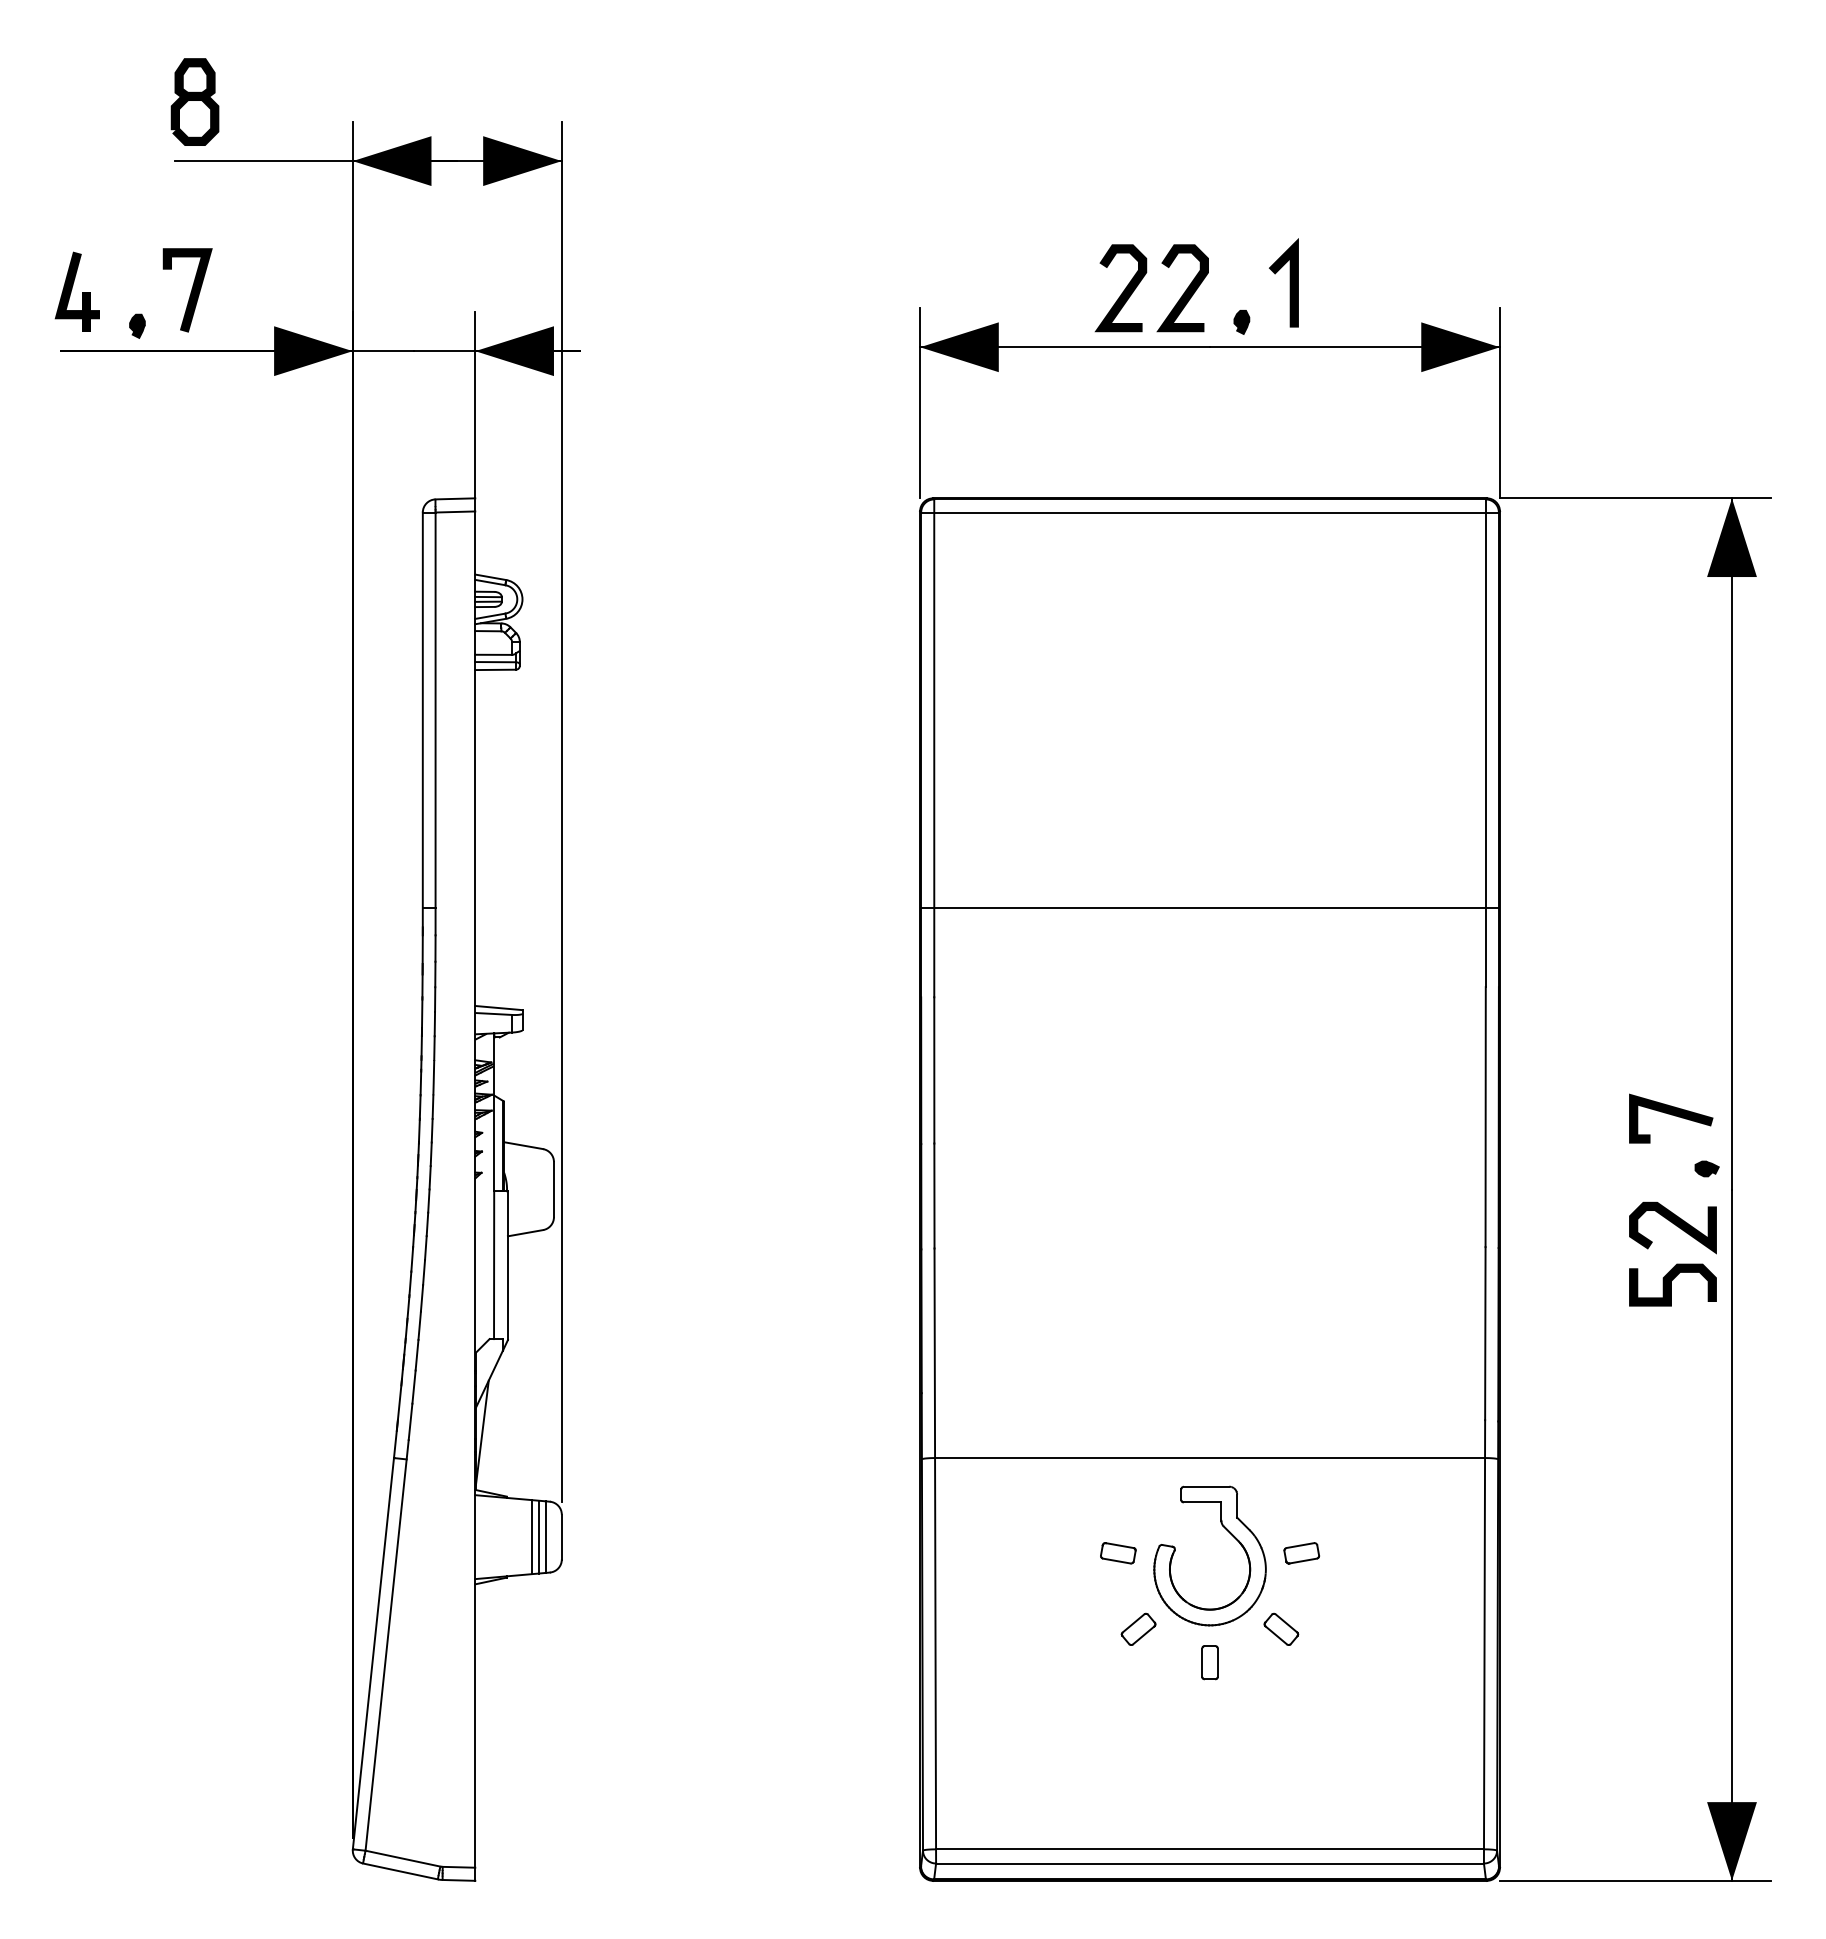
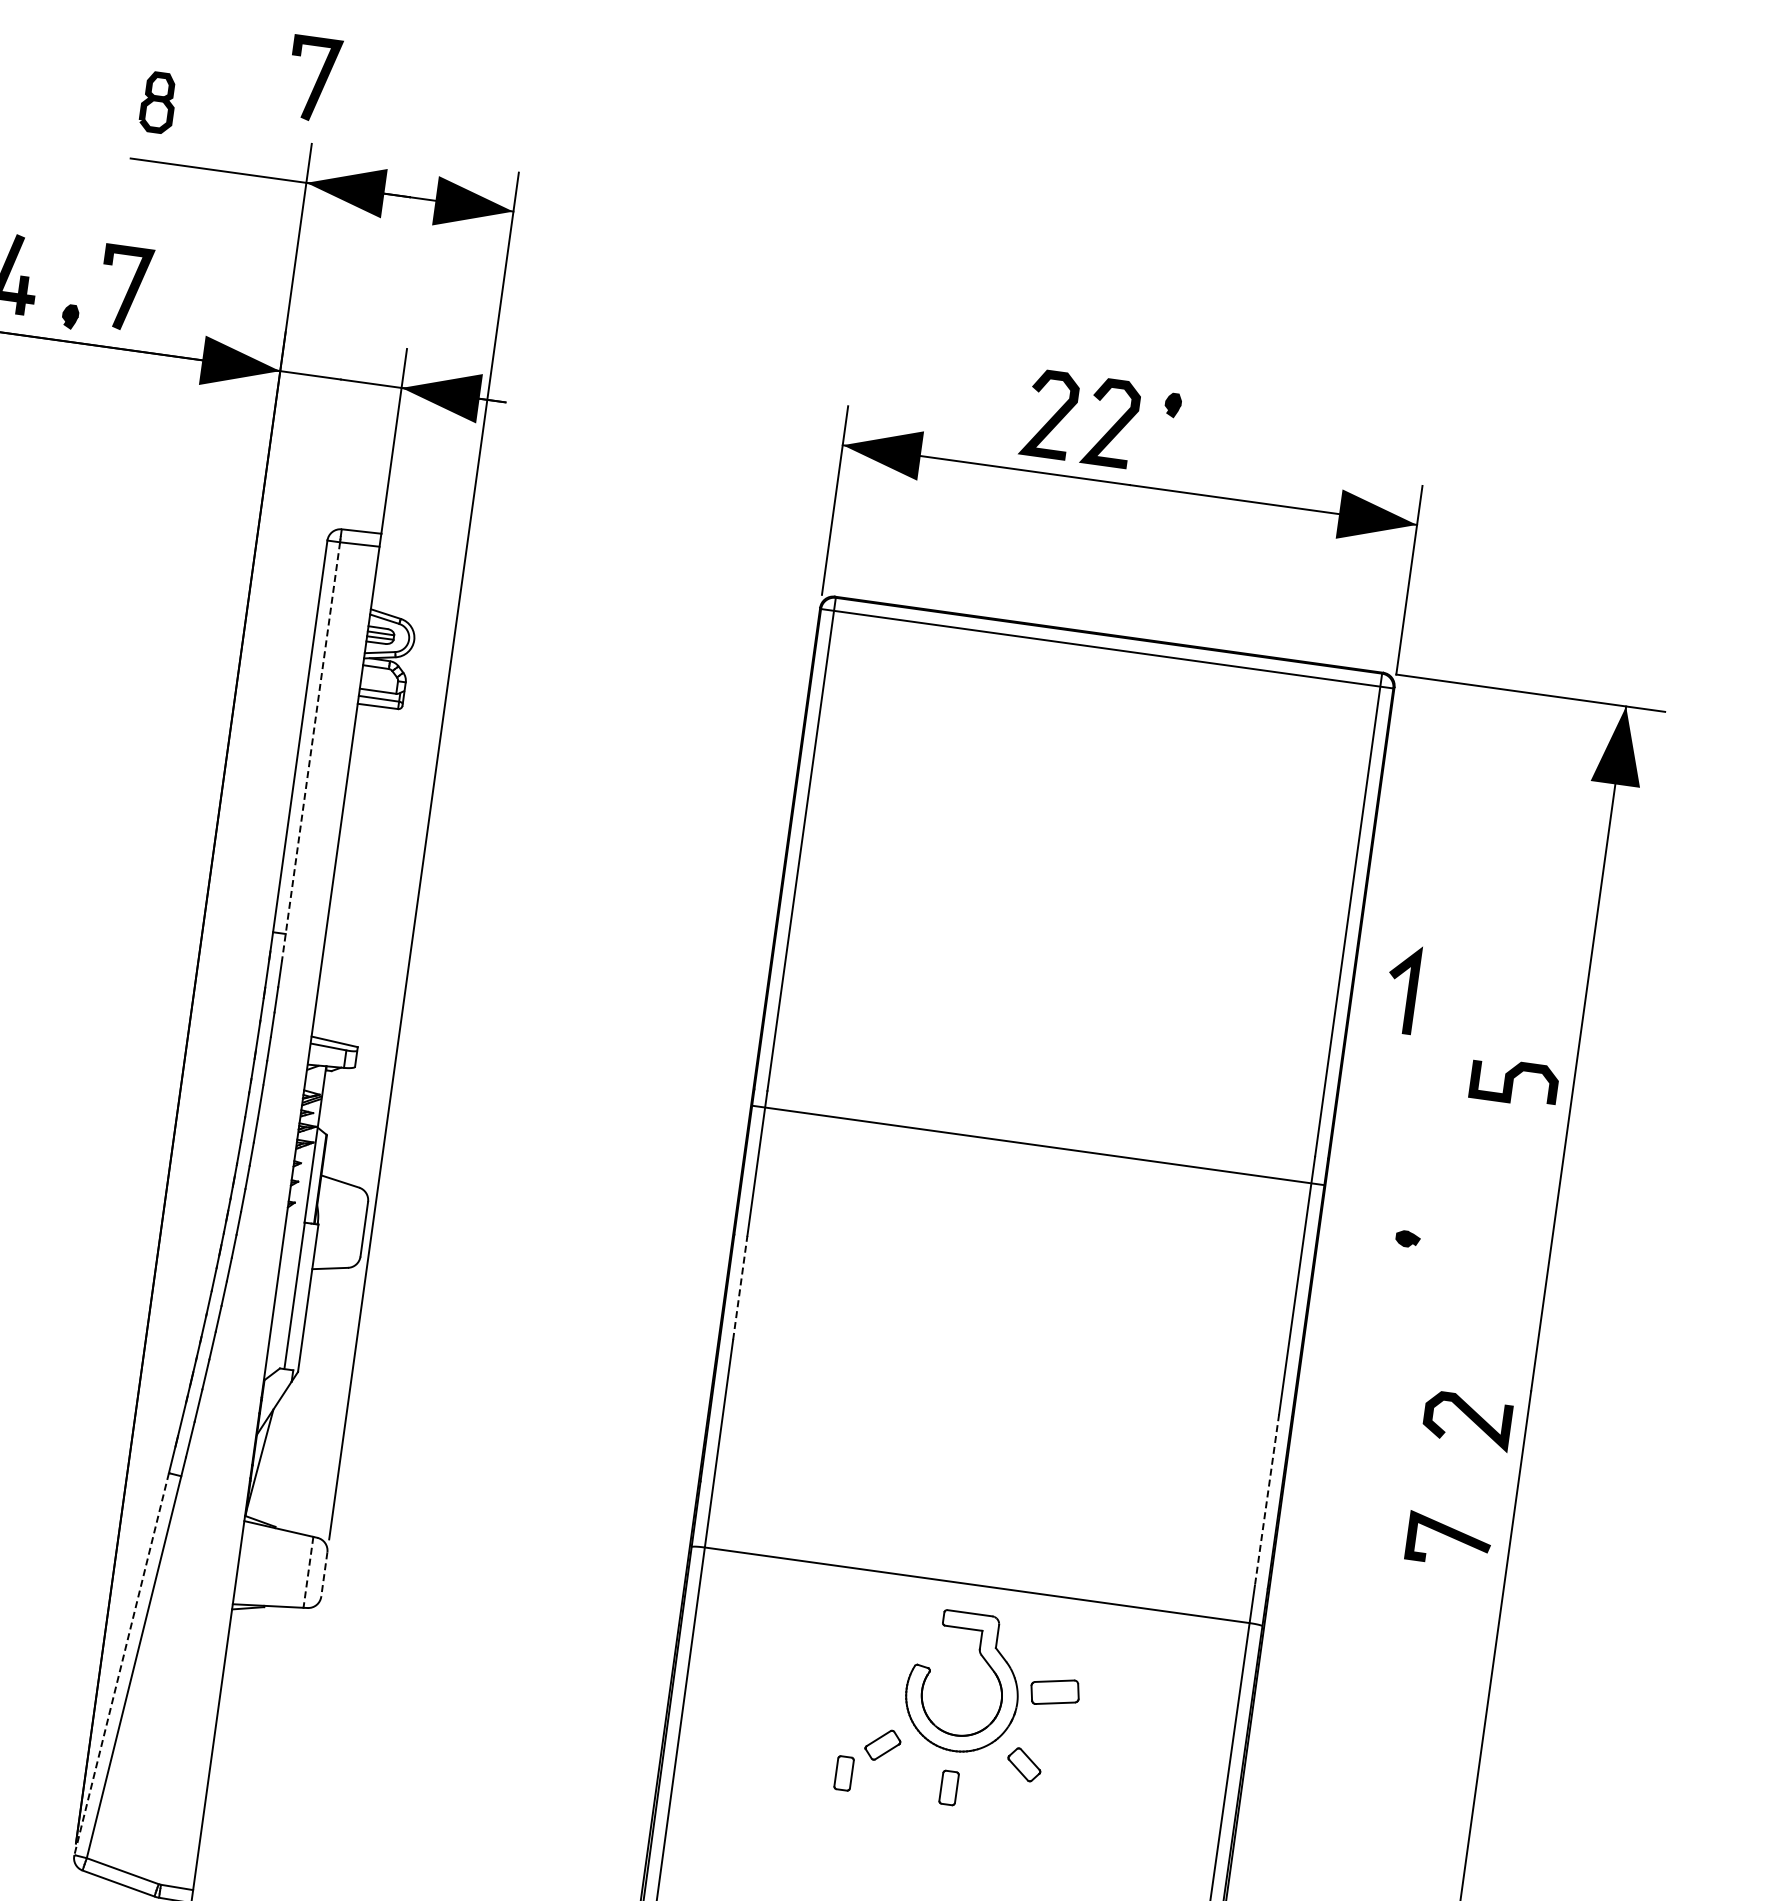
line: (348, 59) -> (316, 81), added
part: (194, 101) -> (157, 102), size x0.7
line: (1289, 282) -> (1407, 989), moved
part: (1241, 322) -> (1172, 405), moved
line: (435, 724) -> (310, 752), solid -> dashed
line: (1209, 907) -> (1037, 1144), moved
line: (1671, 1115) -> (1449, 1537), moved
part: (1706, 1168) -> (1407, 1238), moved
line: (934, 1195) -> (740, 1287), solid -> dashed
curve: (1671, 1284) -> (1513, 1081), moved
line: (1485, 1333) -> (1267, 1499), solid -> dashed
line: (539, 1536) -> (302, 1570), removed
line: (531, 1537) -> (294, 1570), removed
line: (545, 1537) -> (308, 1572), solid -> dashed
line: (561, 1537) -> (323, 1574), solid -> dashed
part: (1118, 1553) -> (873, 1667), removed
part: (1301, 1553) -> (1054, 1692), size x1.4
line: (373, 1653) -> (121, 1663), solid -> dashed
part: (1103, 1662) -> (843, 1773), added

